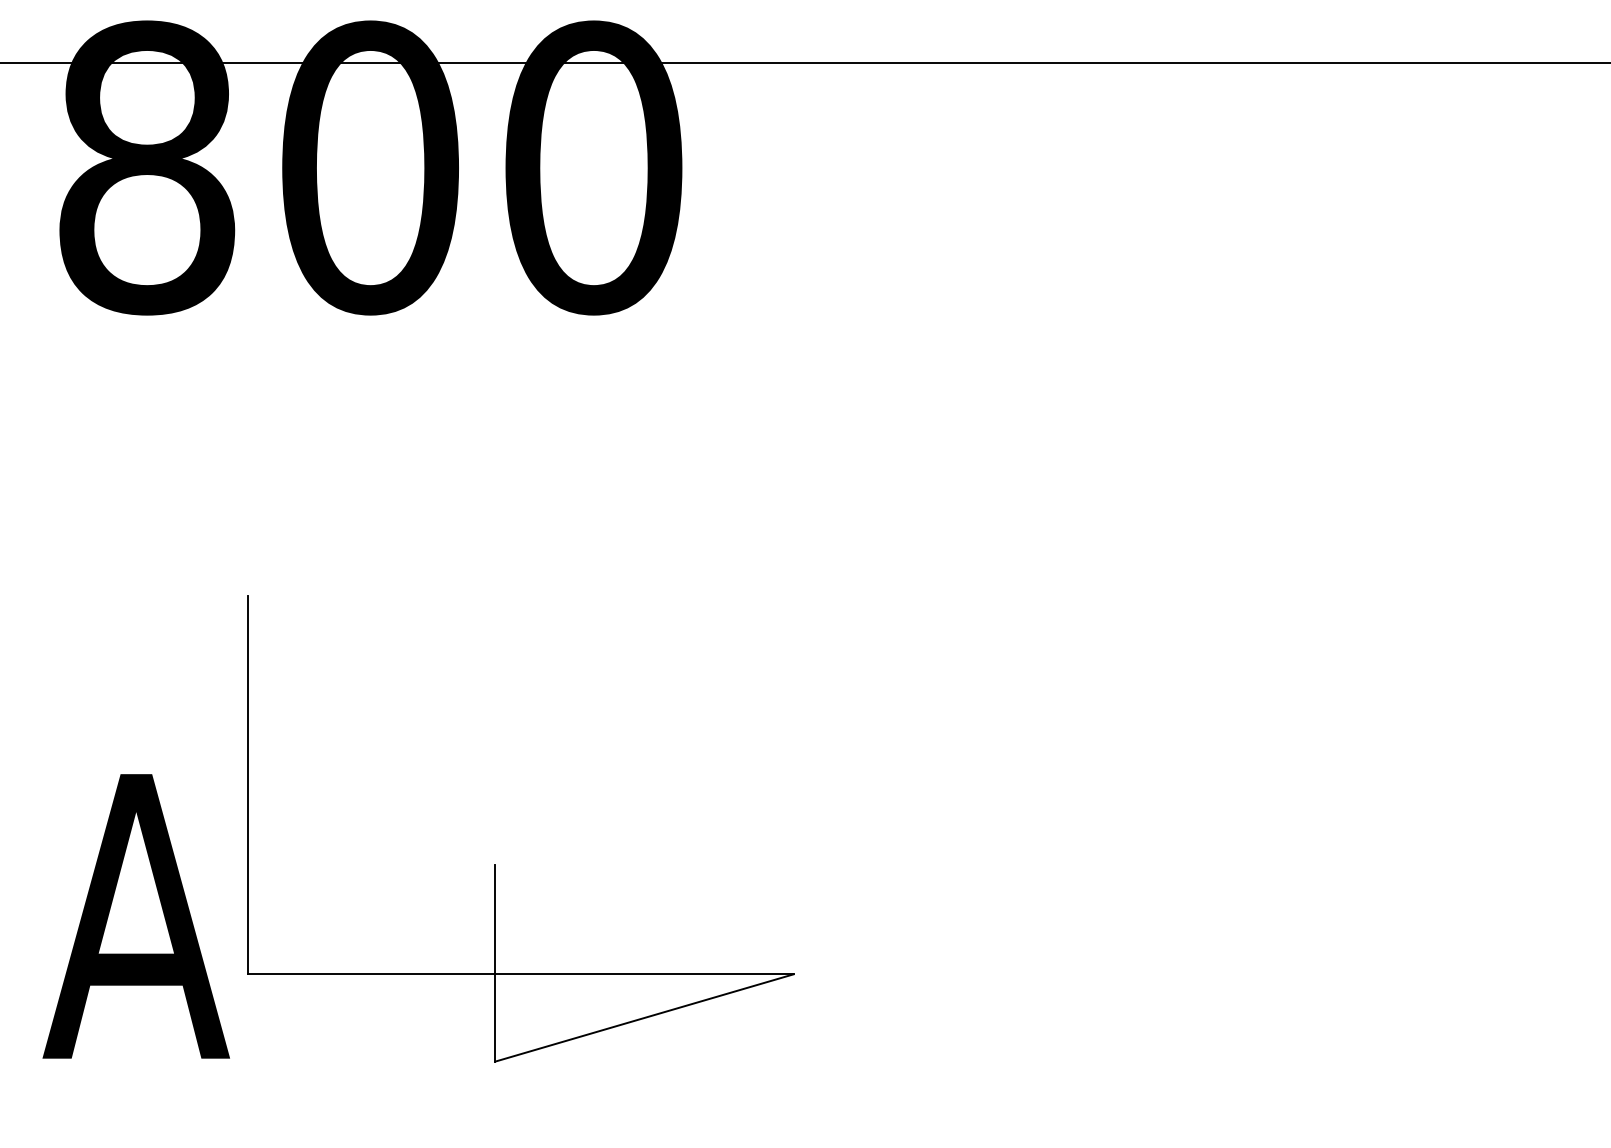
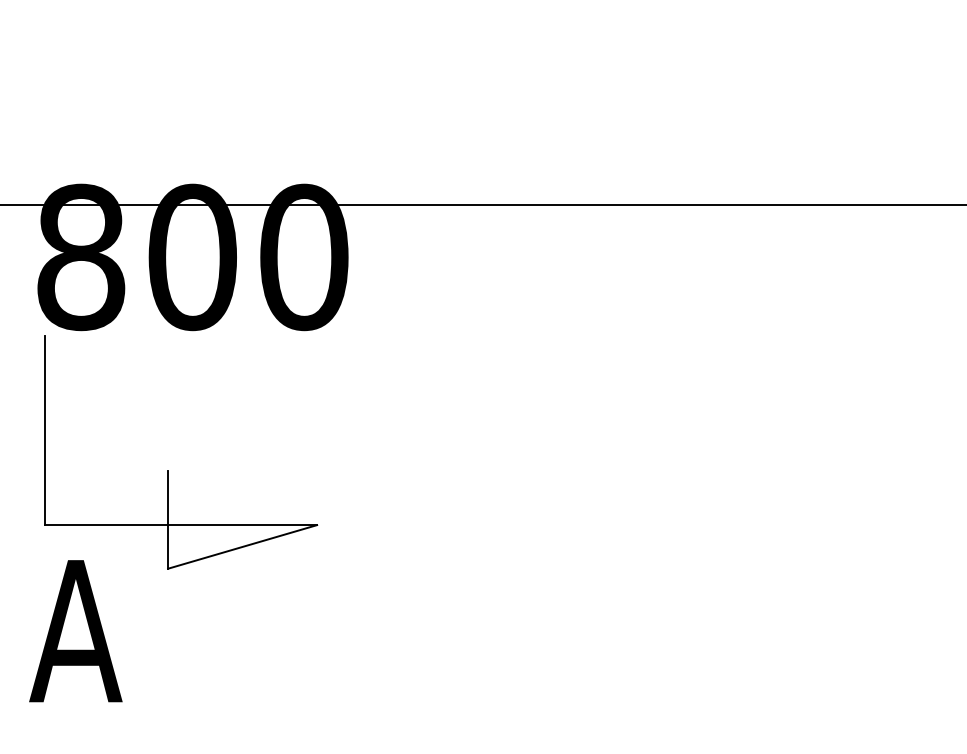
part: (495, 864) -> (168, 470), moved

